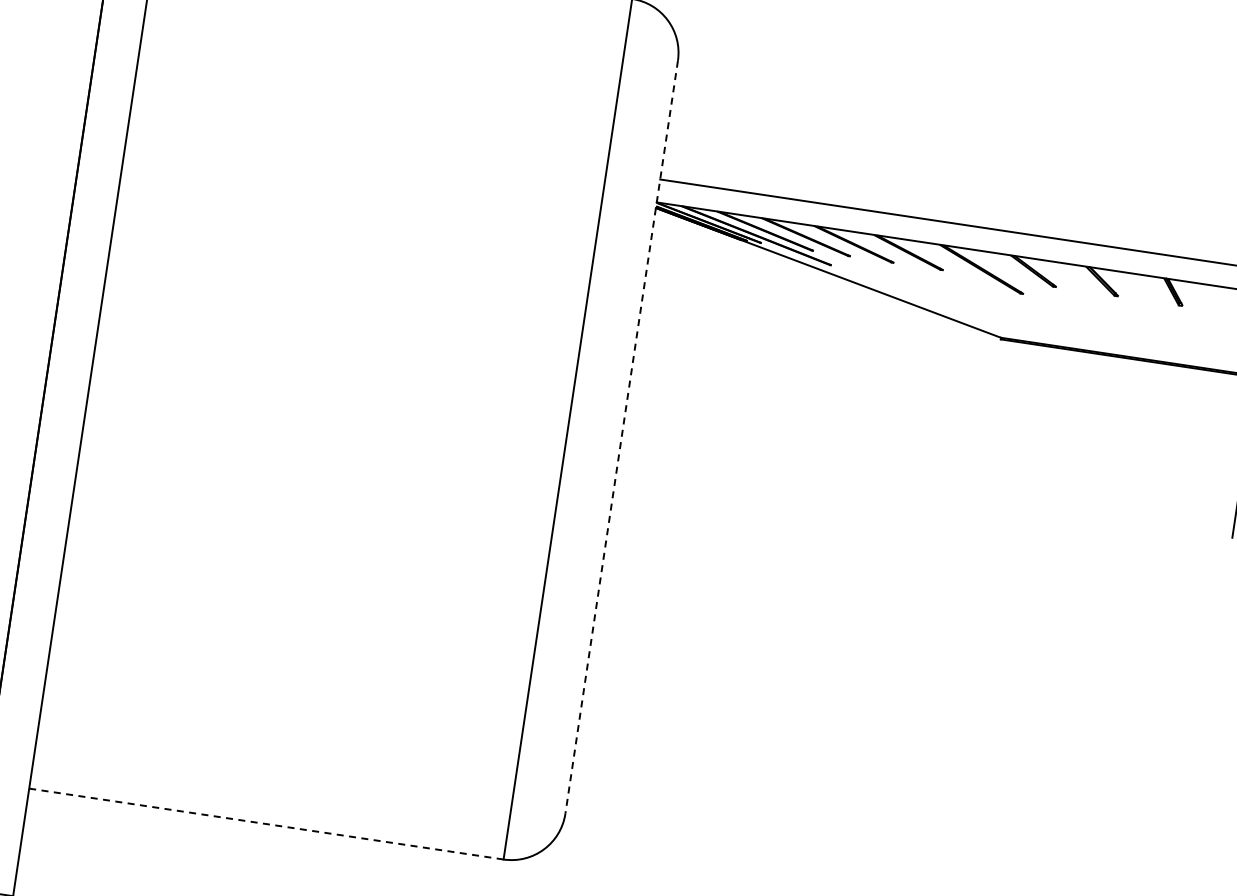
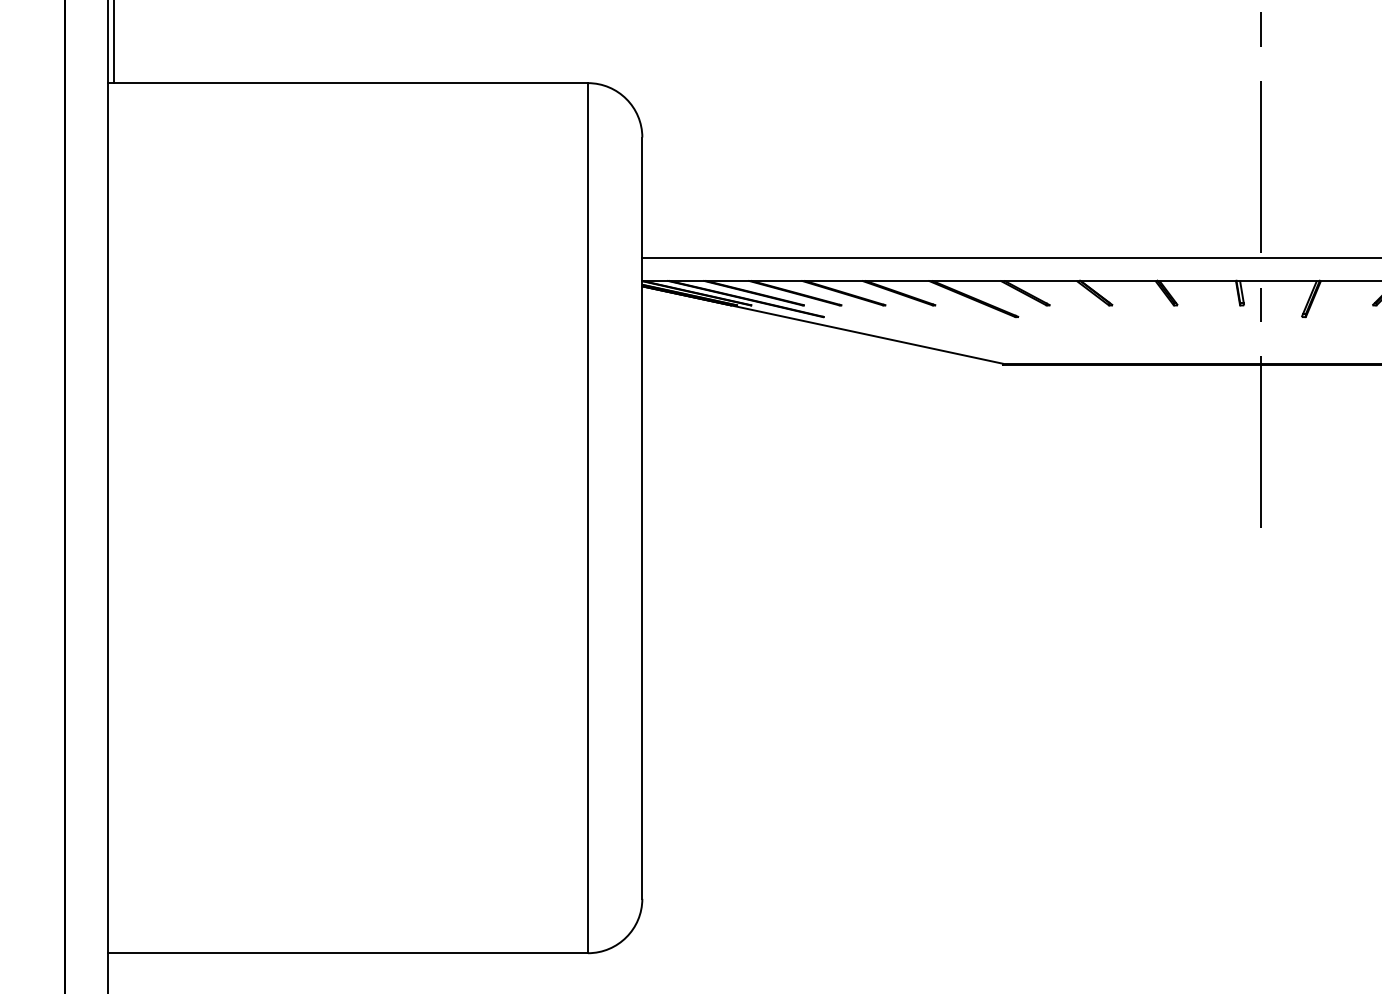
line: (621, 437) -> (642, 518), dashed -> solid
line: (266, 824) -> (348, 953), dashed -> solid

